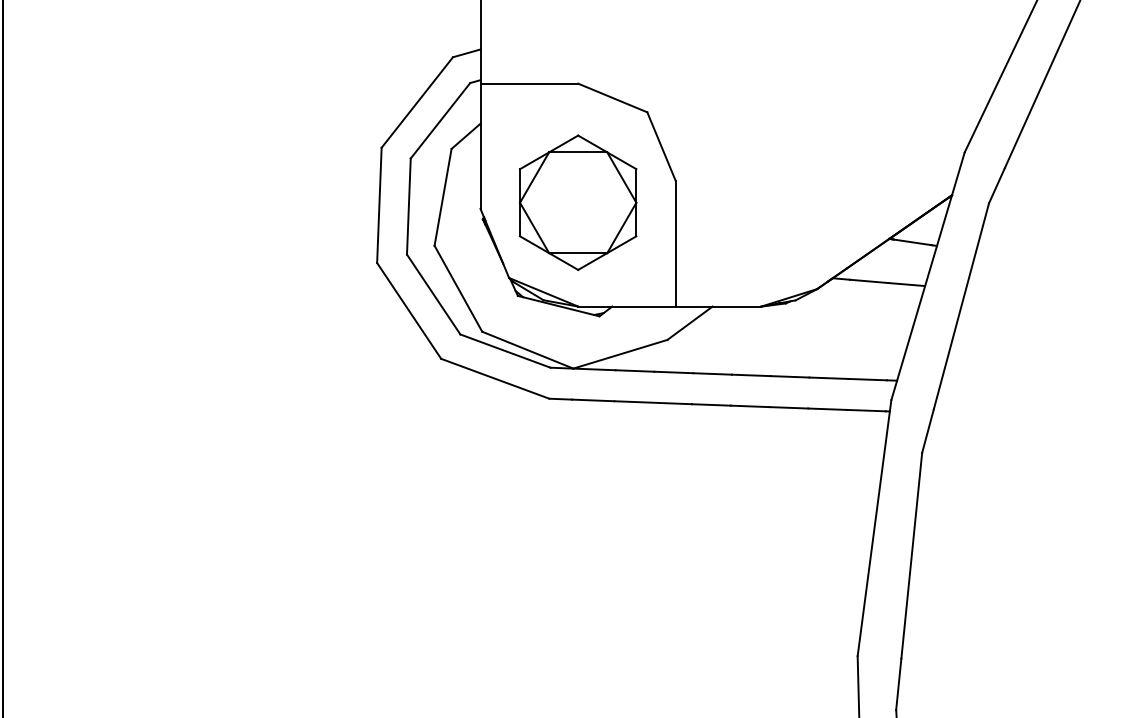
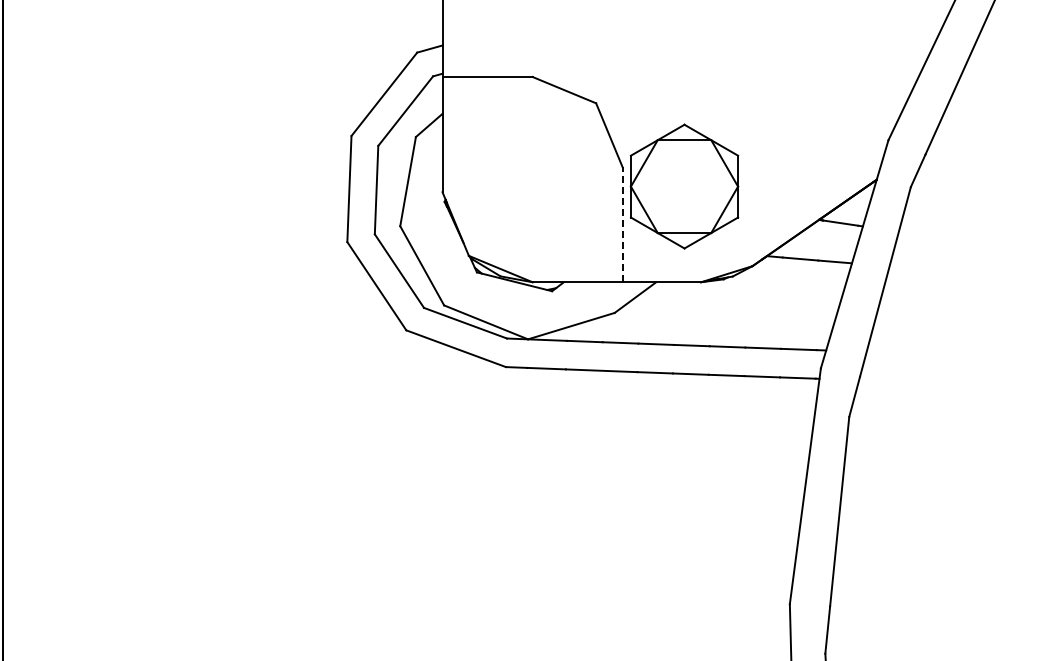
part: (578, 202) -> (684, 186), moved
line: (675, 243) -> (622, 224), solid -> dashed

